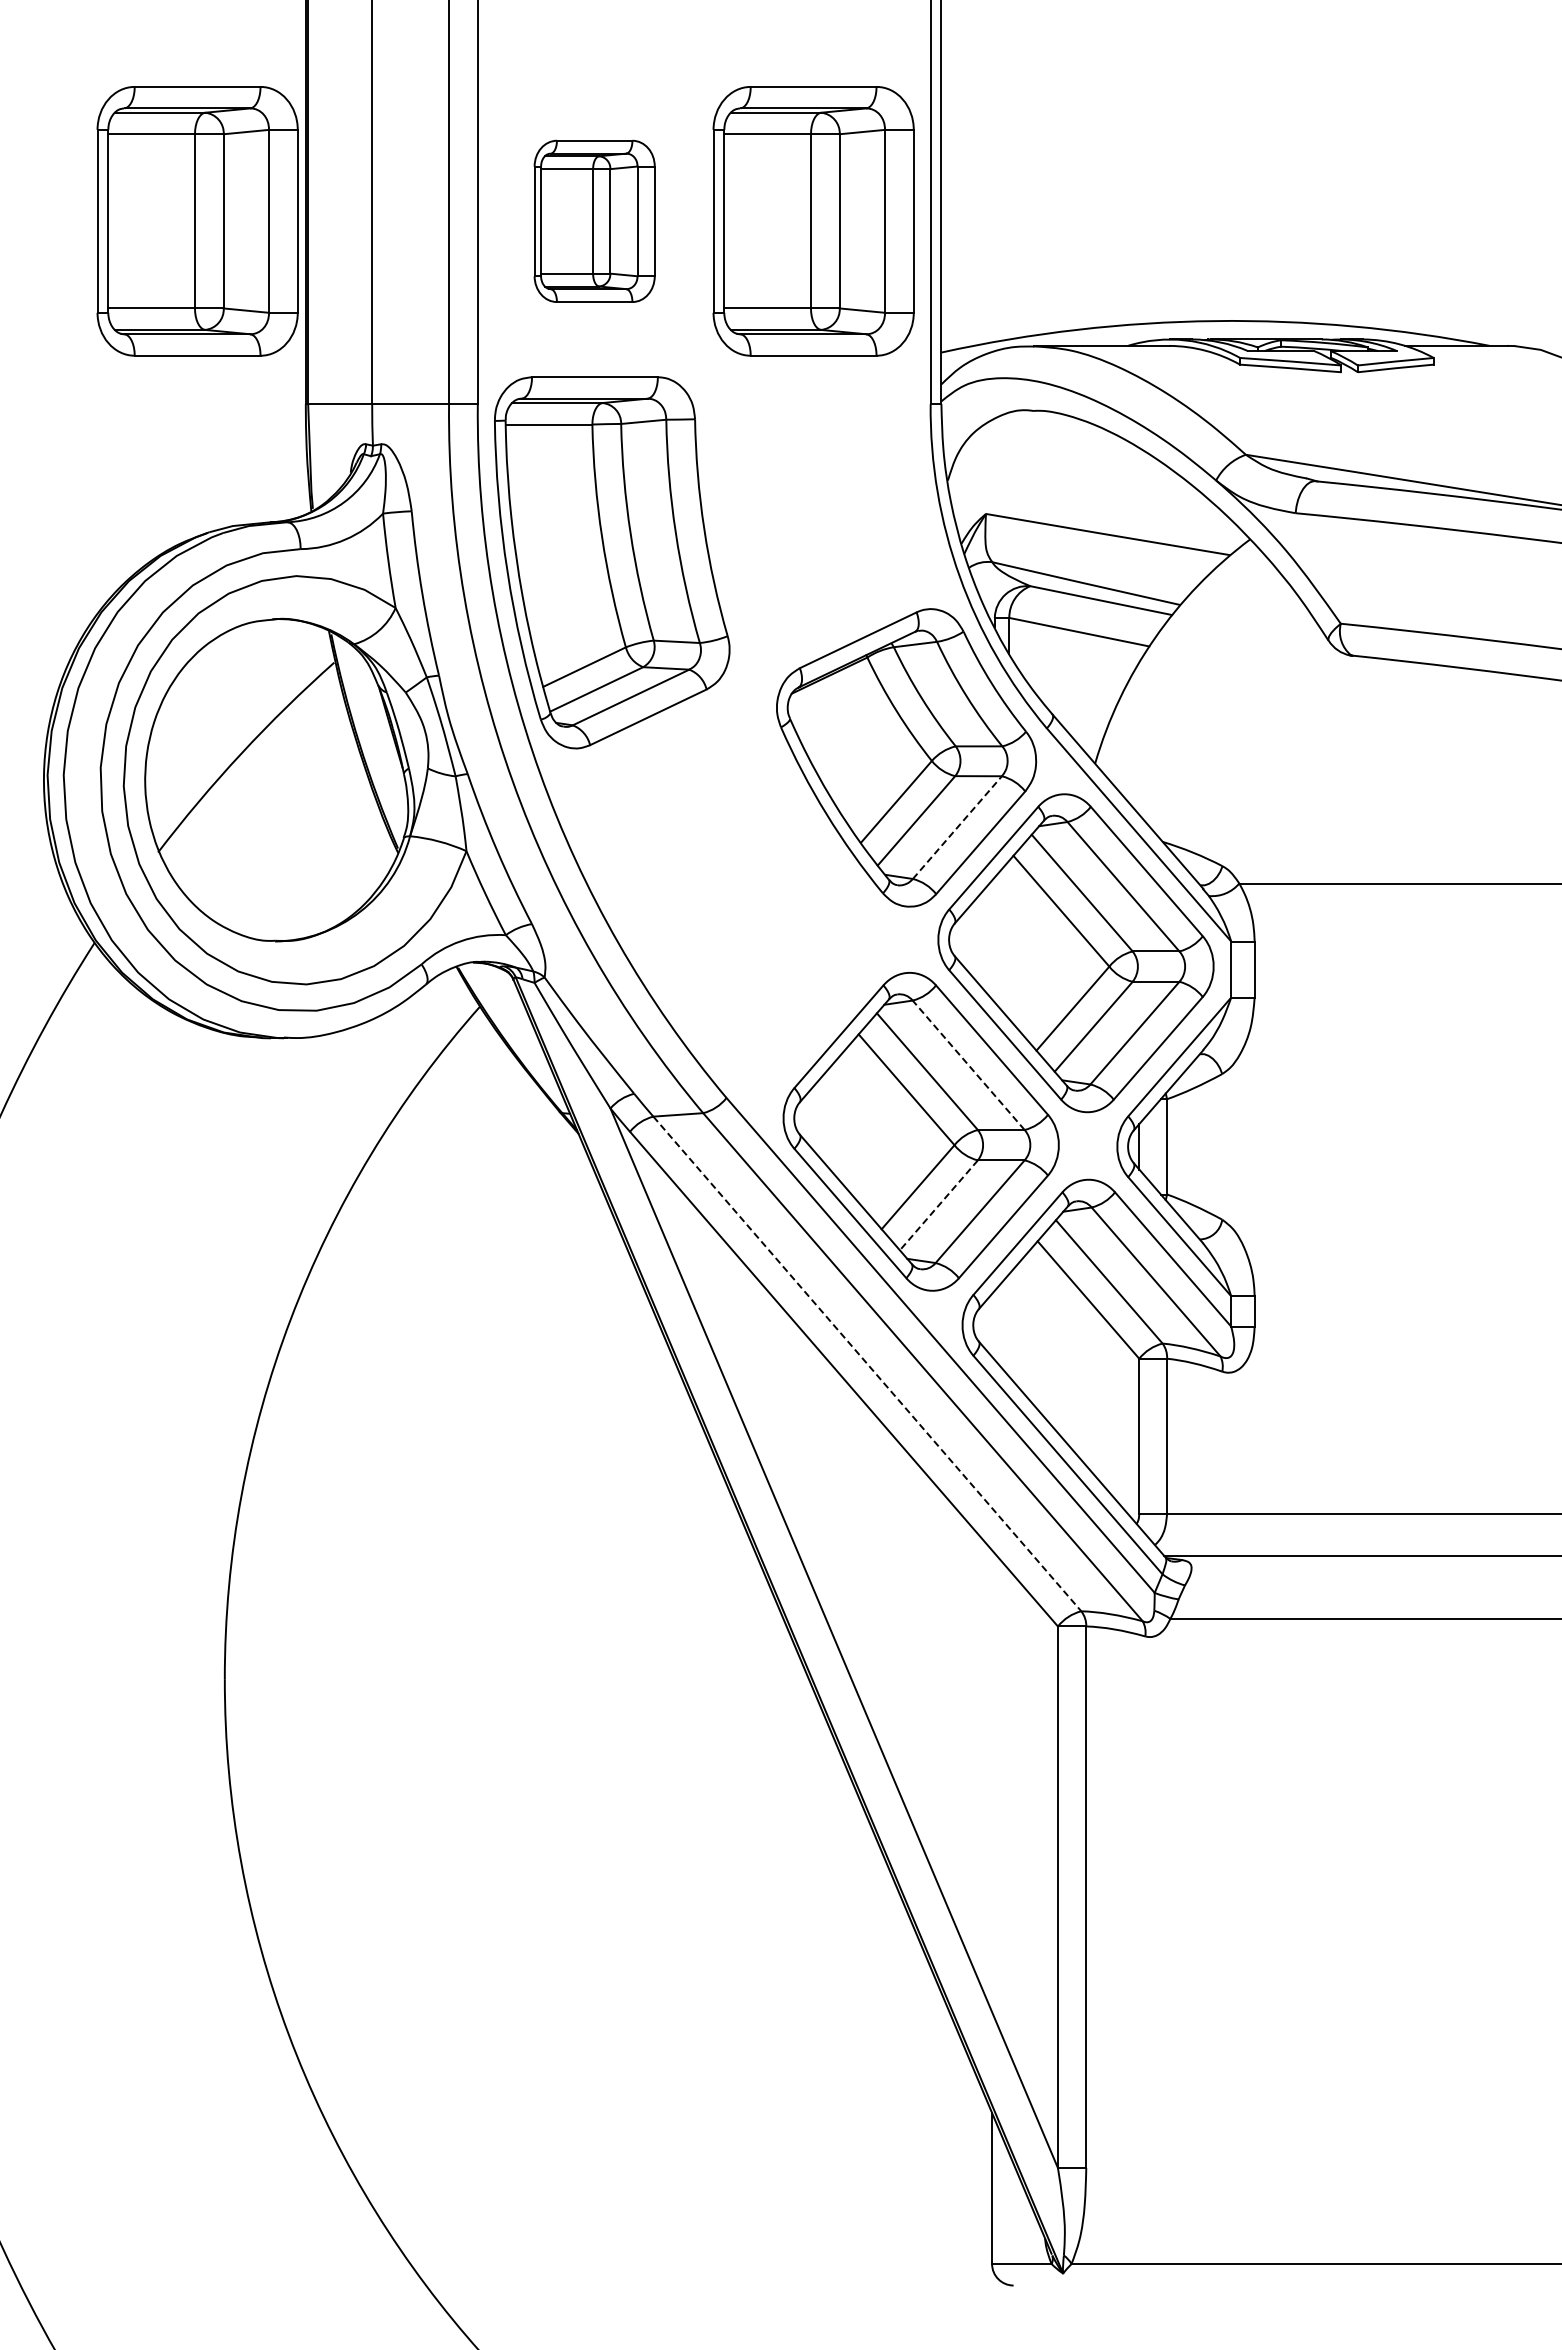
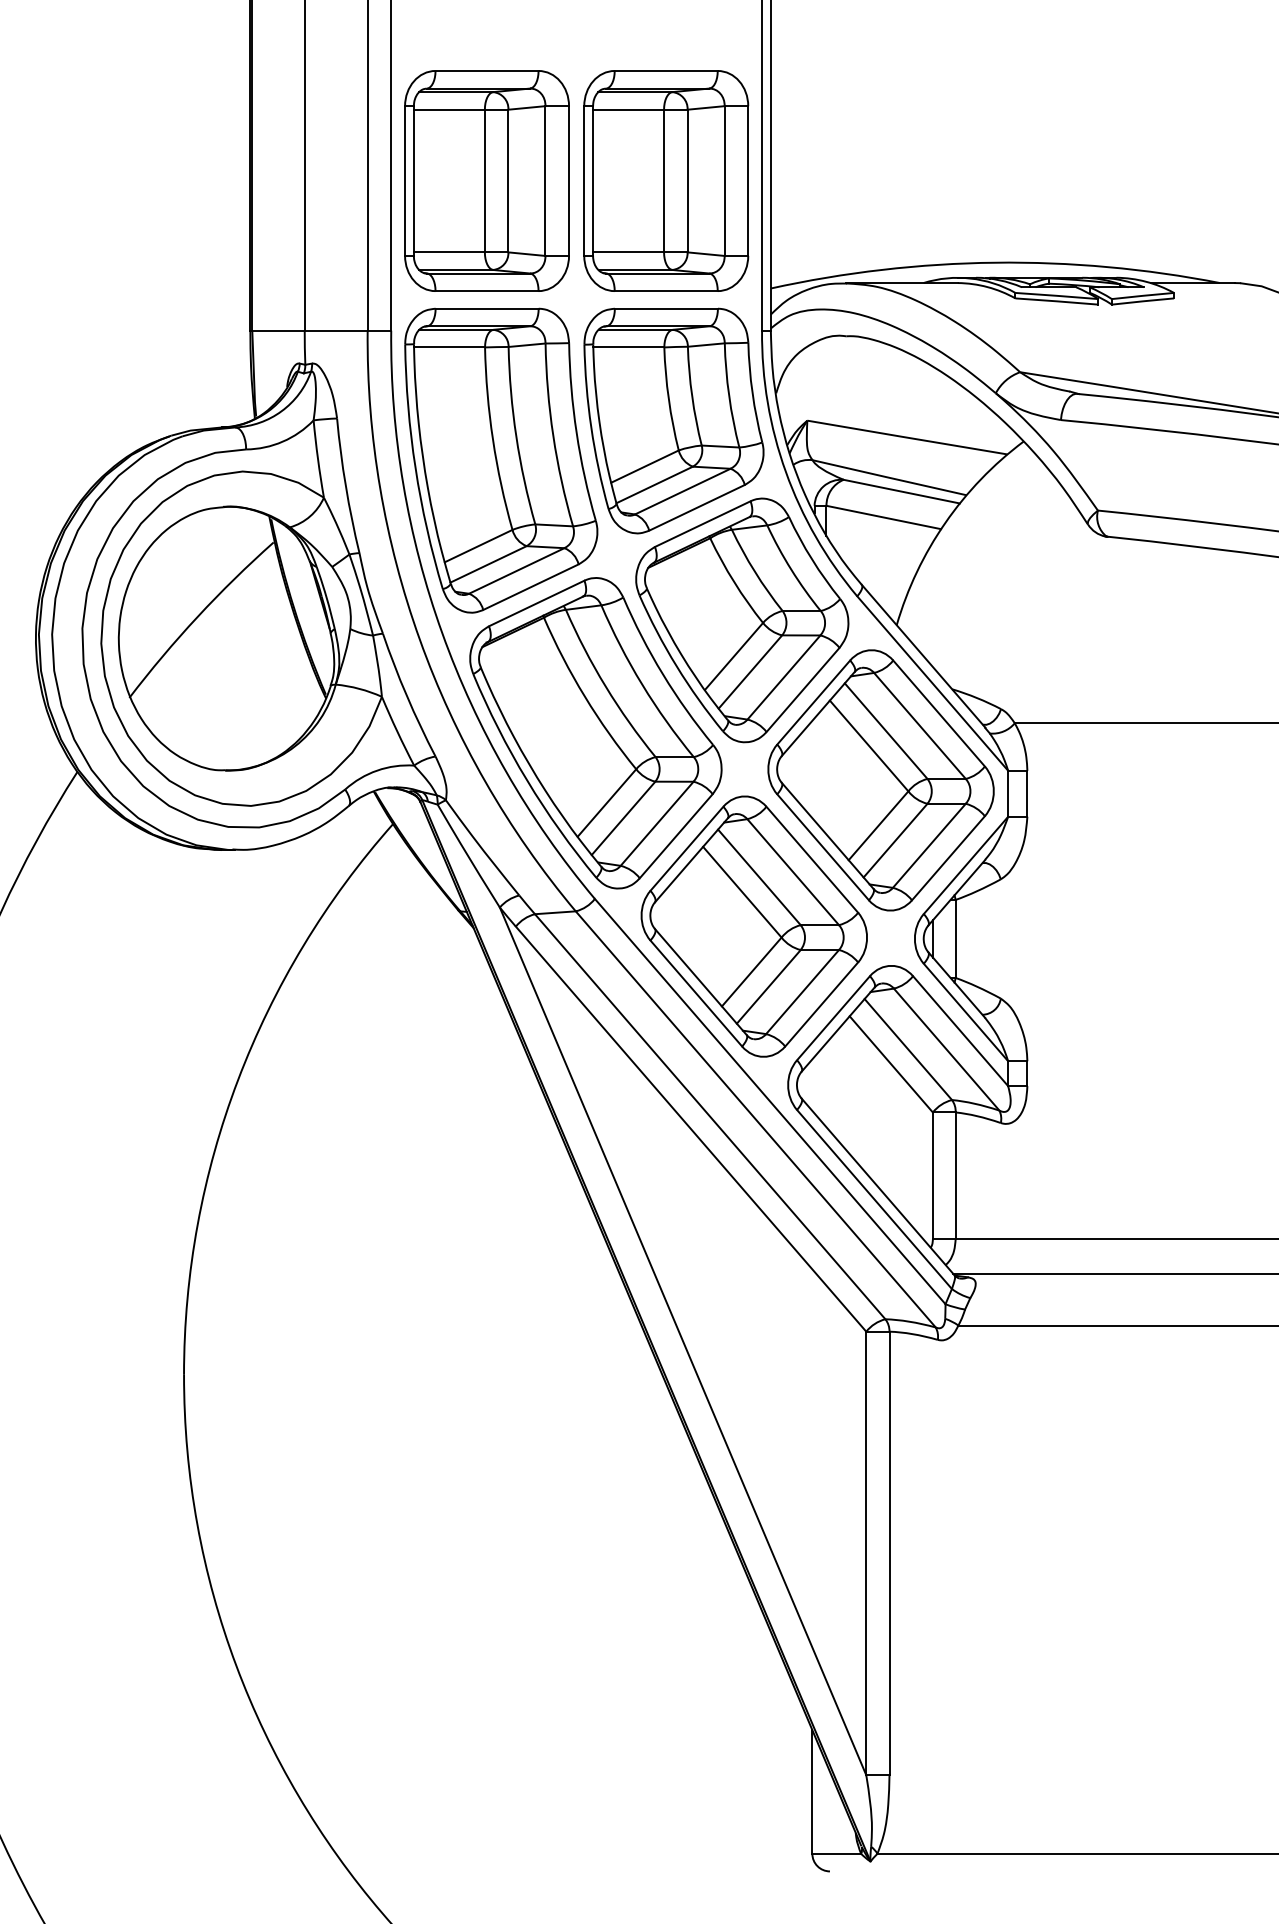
part: (197, 221) -> (161, 181), removed
part: (594, 221) -> (486, 181), size x1.67
part: (822, 514) -> (673, 421), added
line: (957, 827) -> (784, 677), dashed -> solid
part: (727, 895) -> (595, 733), added
line: (968, 1065) -> (793, 872), dashed -> solid
line: (938, 1205) -> (768, 986), dashed -> solid
line: (867, 1364) -> (710, 1117), dashed -> solid

